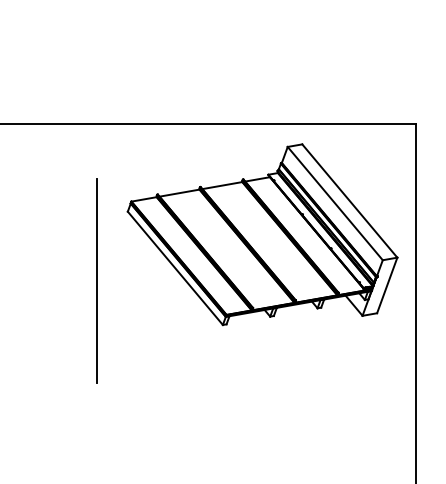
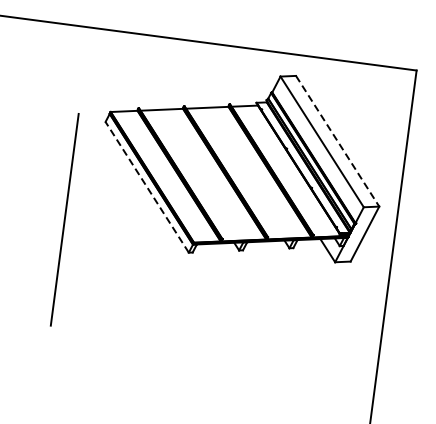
line: (349, 201) -> (337, 141), solid -> dashed
line: (175, 268) -> (147, 187), solid -> dashed
line: (96, 280) -> (63, 218), moved

